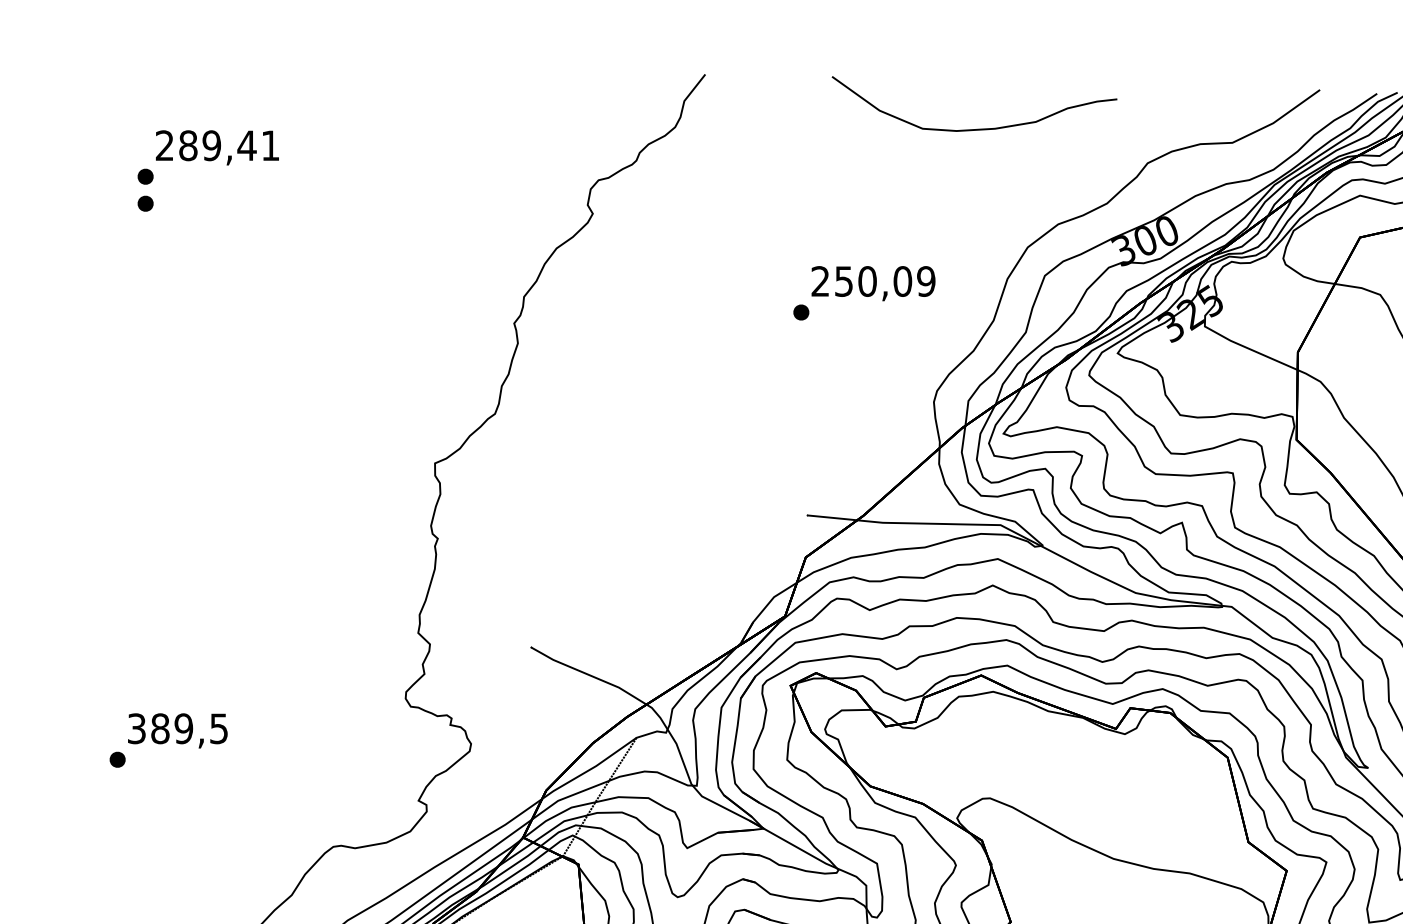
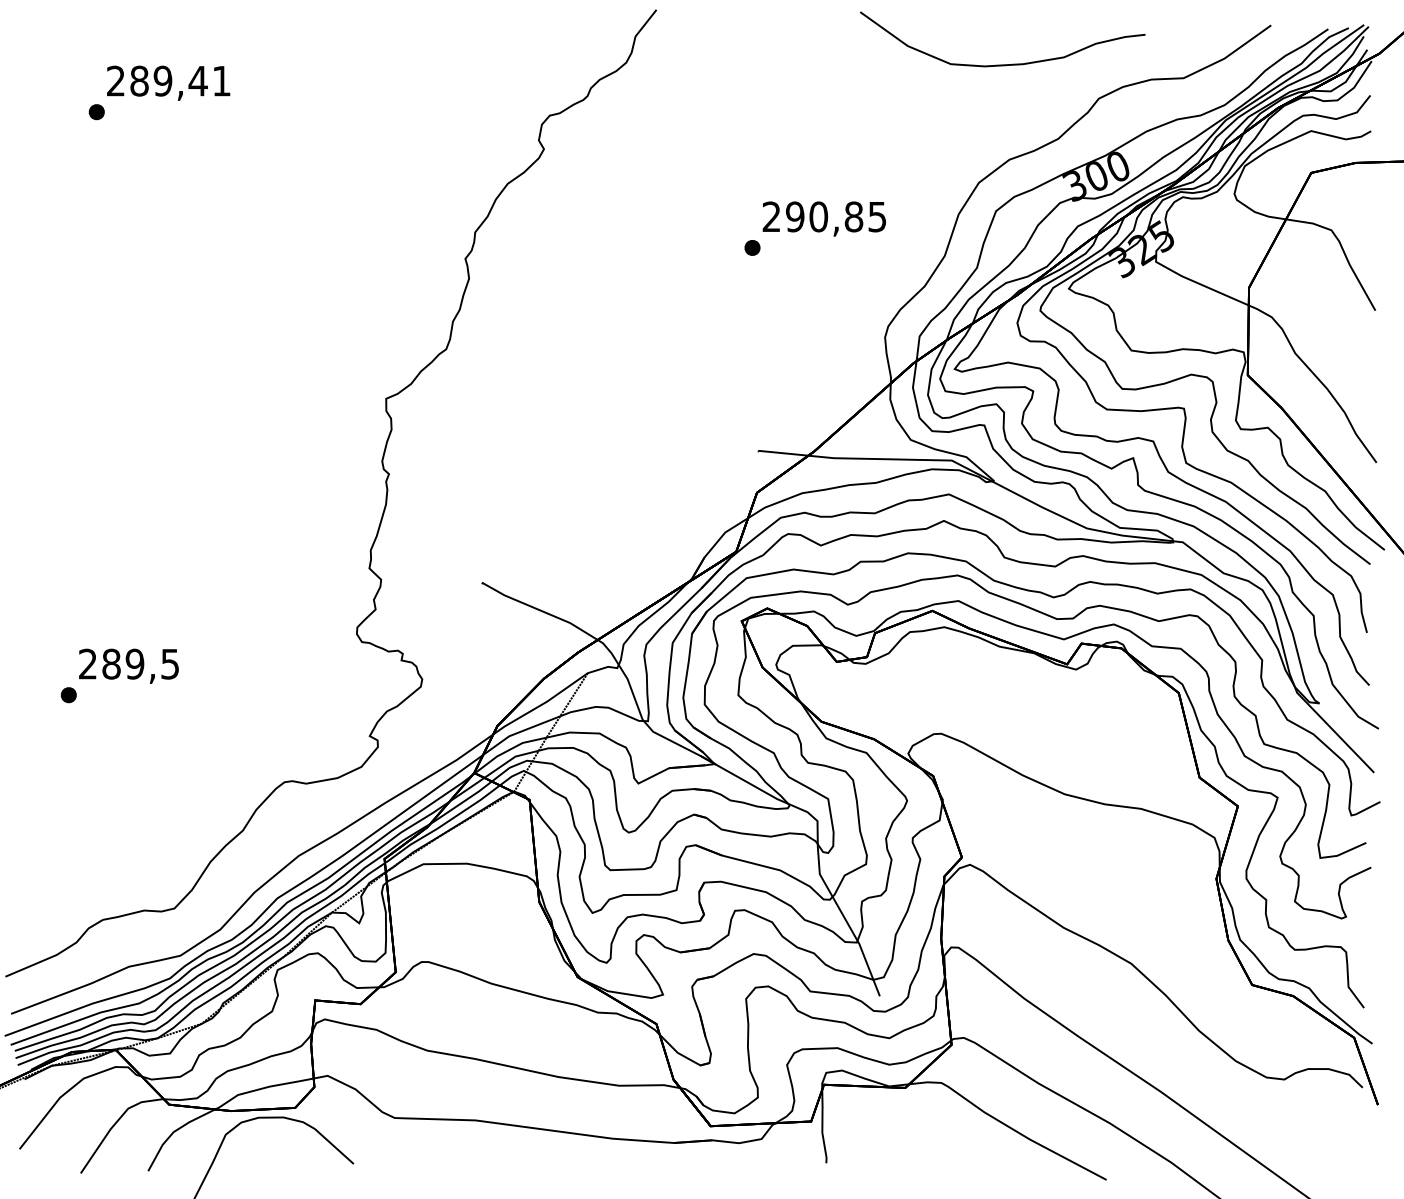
curve: (974, 129) -> (1002, 64), moved
part: (145, 204) -> (96, 139), removed
text: (885, 281) -> (836, 216), 250,09 -> 290,85
text: (136, 729) -> (87, 664), 389,5 -> 289,5

